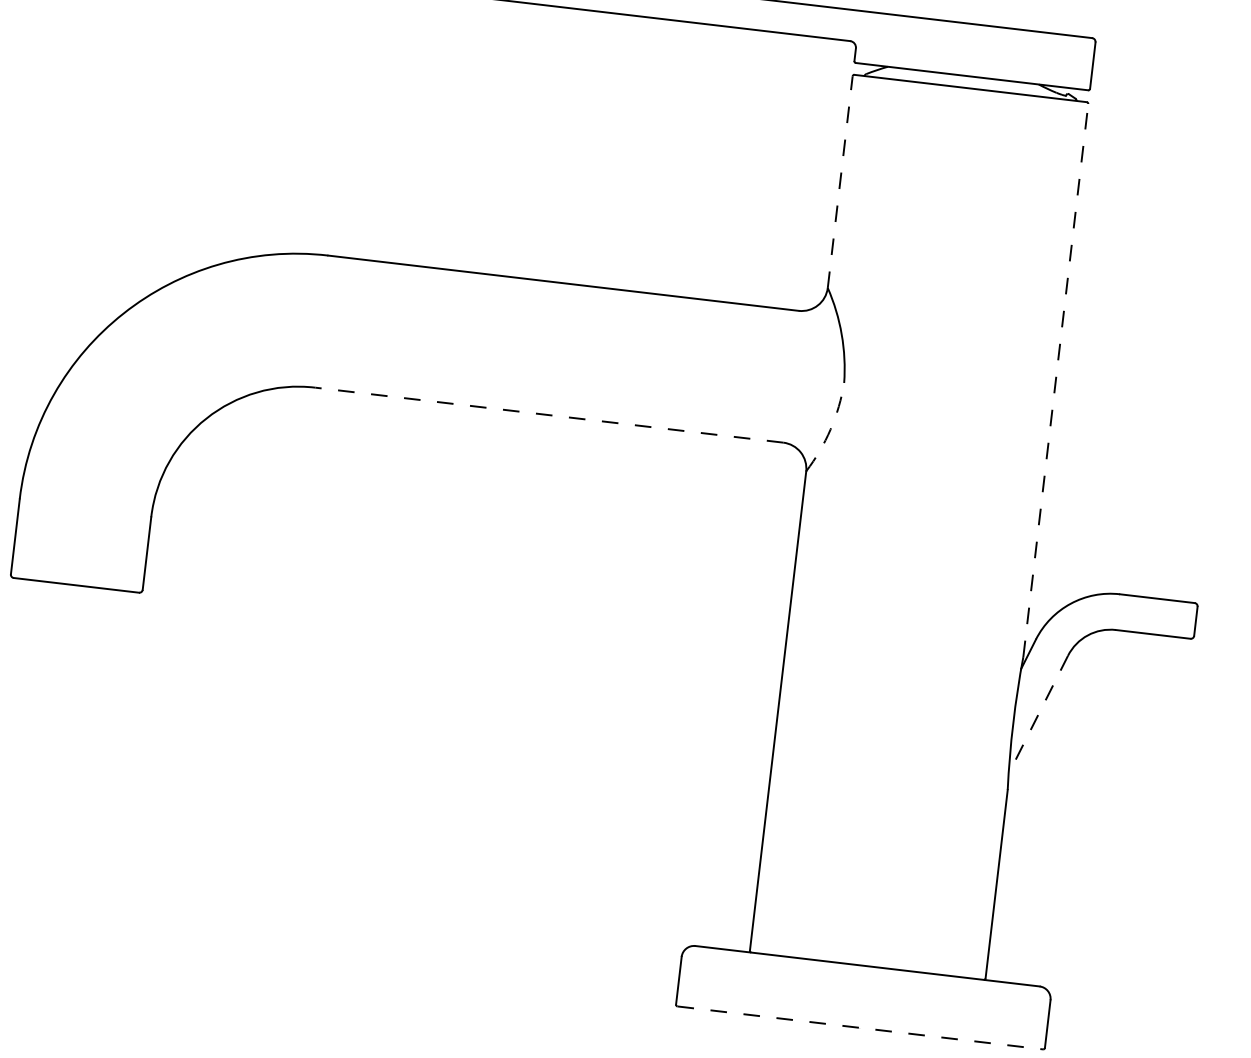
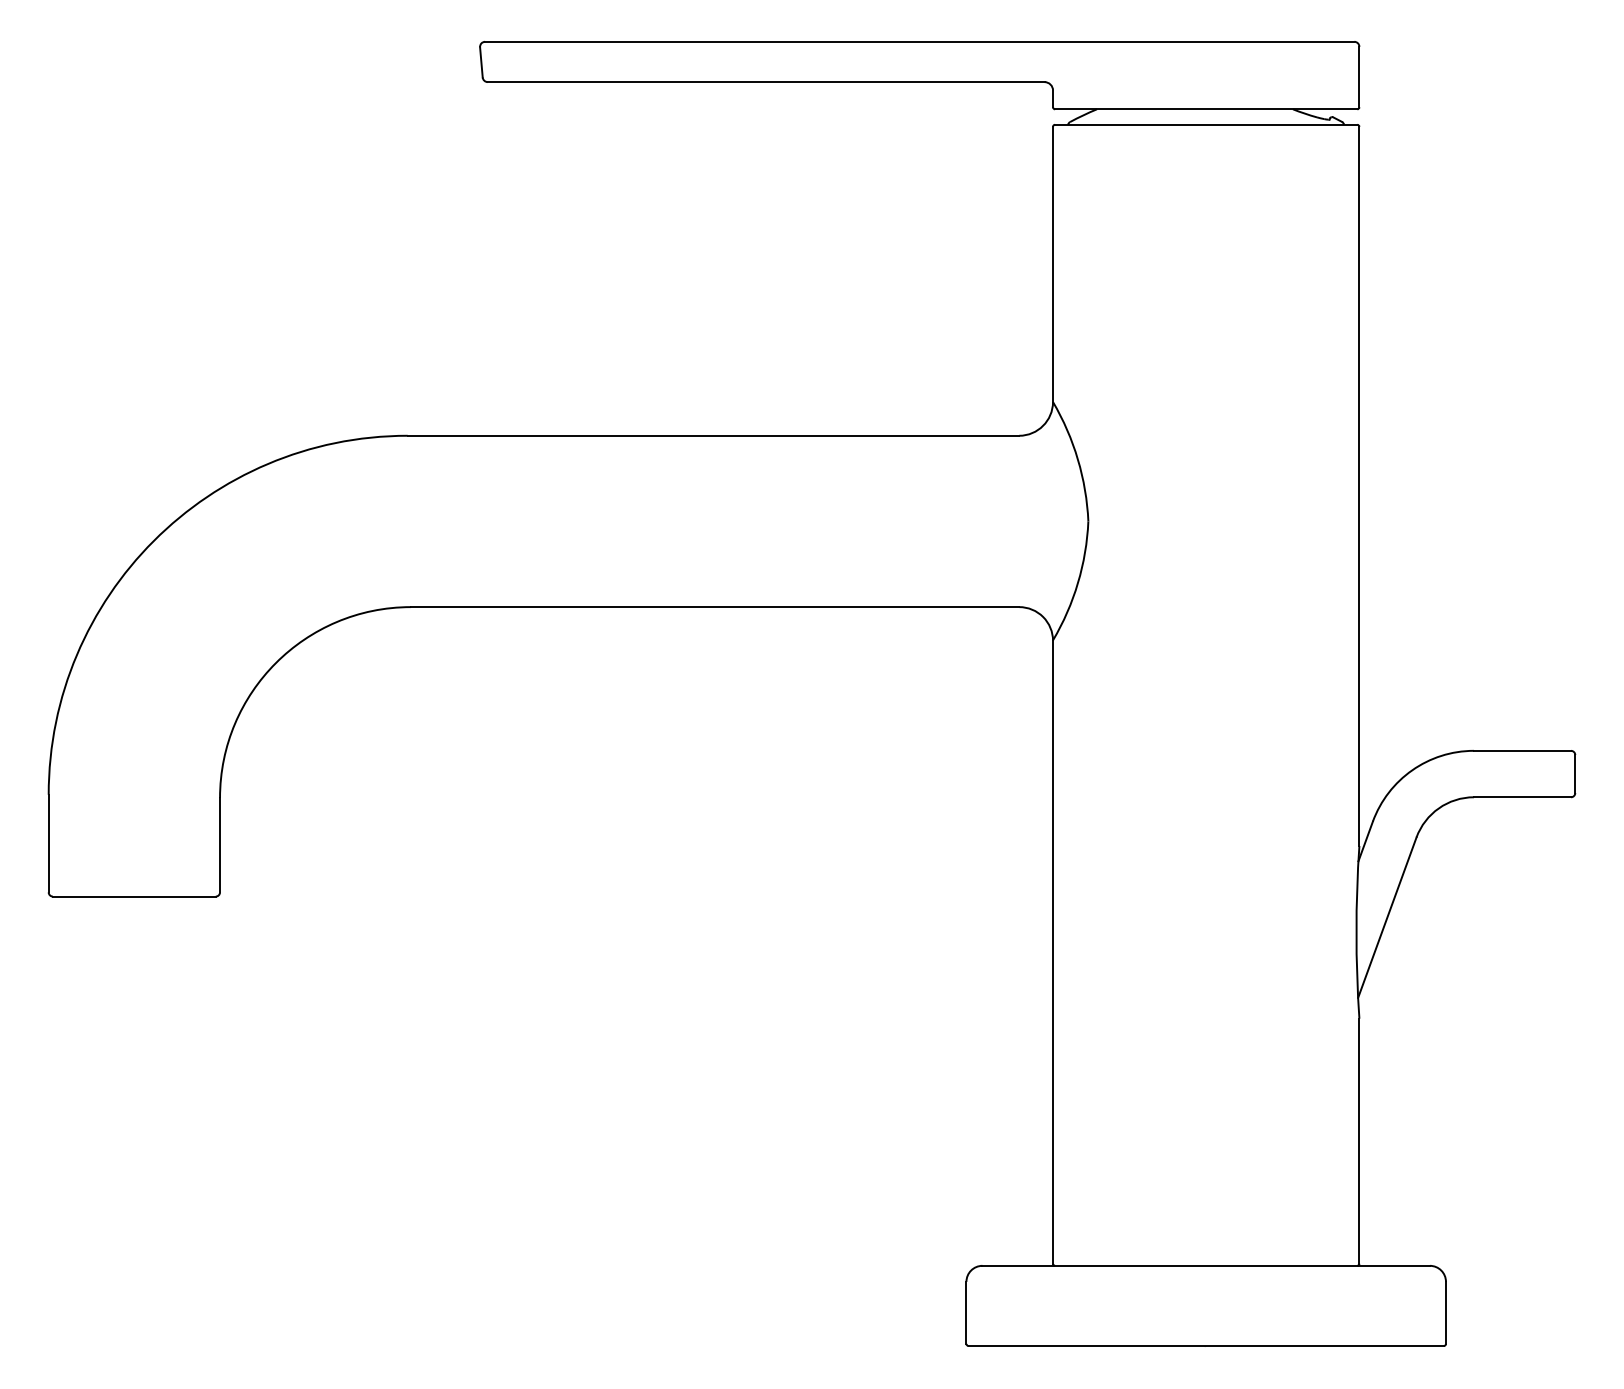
line: (840, 182) -> (1053, 264), dashed -> solid
line: (1055, 380) -> (1359, 486), dashed -> solid
line: (548, 415) -> (714, 607), dashed -> solid
arc: (830, 429) -> (1078, 583), dashed -> solid
line: (1038, 715) -> (1387, 918), dashed -> solid
line: (860, 1028) -> (1206, 1346), dashed -> solid

